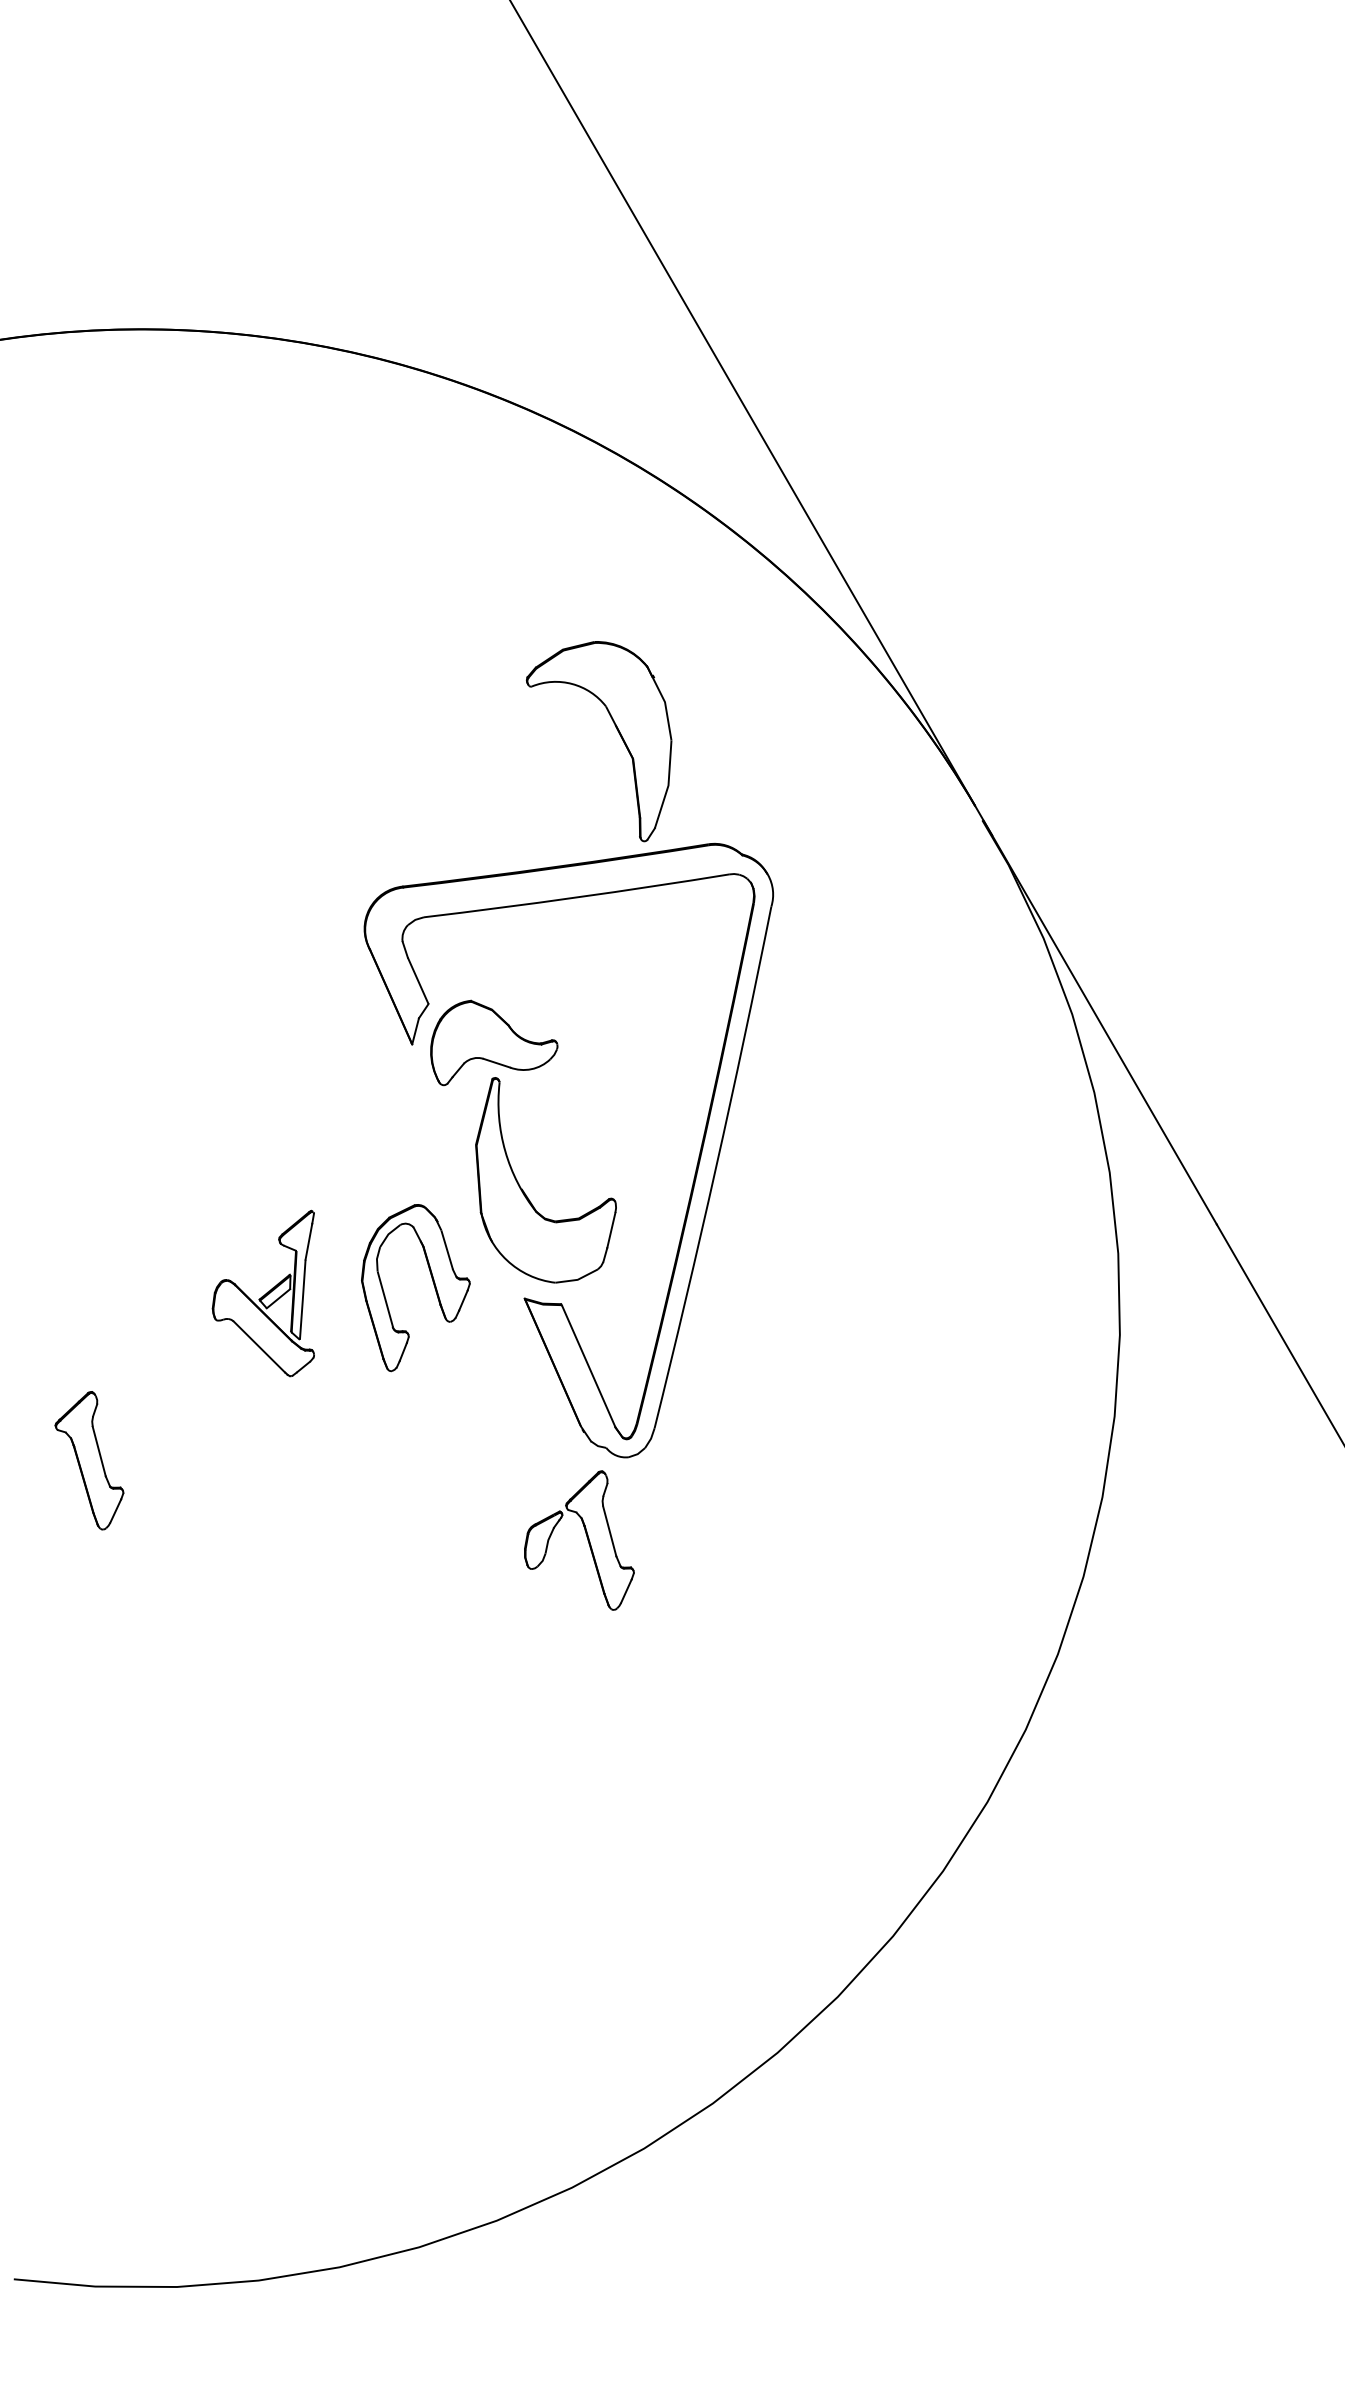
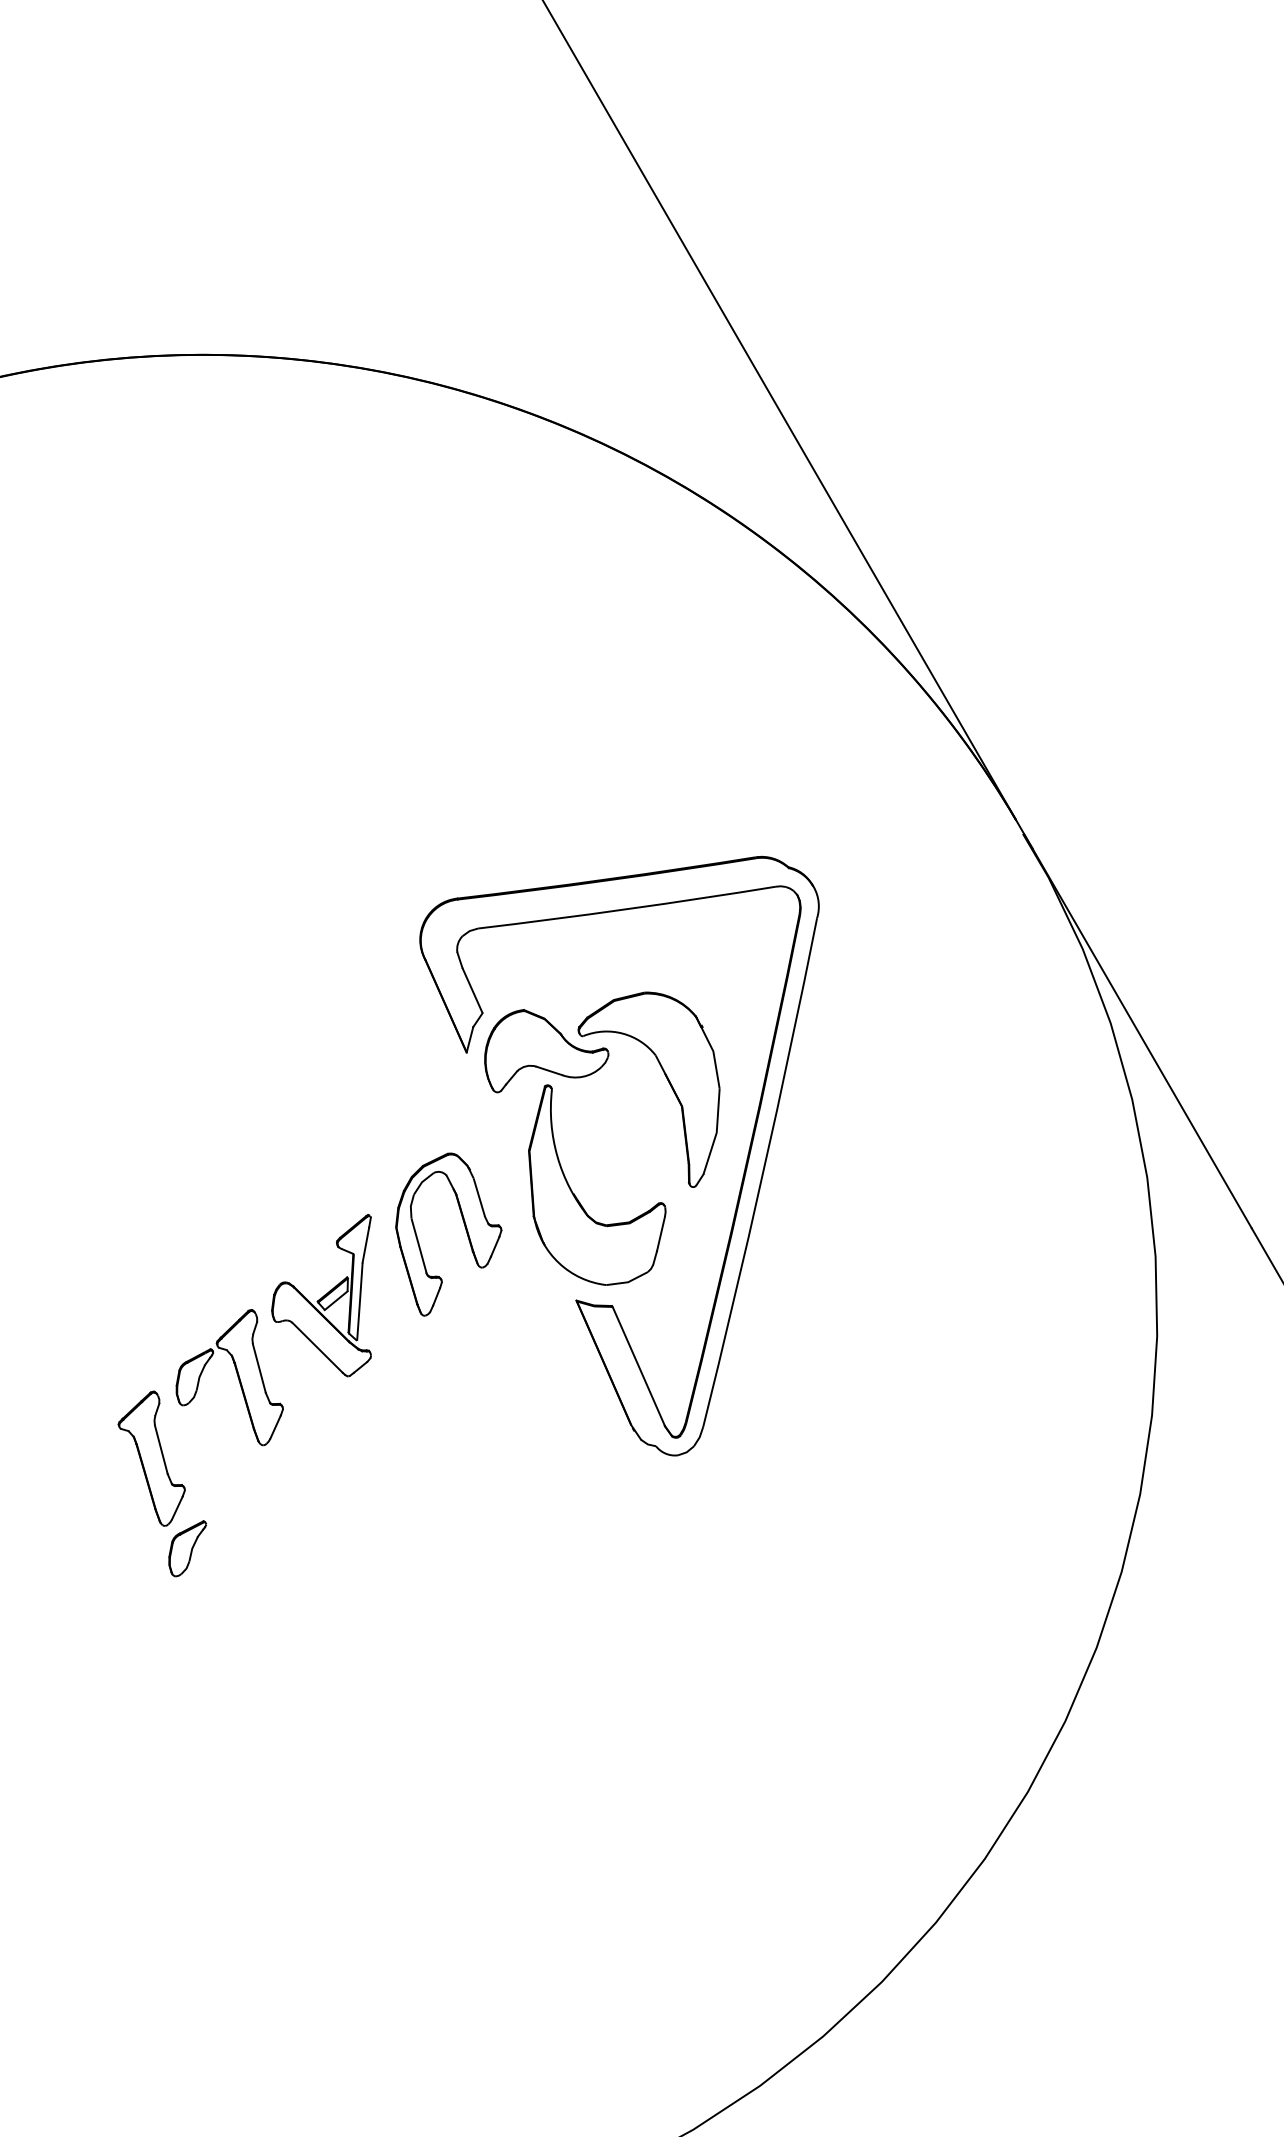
part: (617, 731) -> (666, 1079), moved
part: (433, 1285) -> (465, 1232), moved
part: (586, 1537) -> (236, 1374), moved
part: (126, 1552) -> (187, 1548), added

